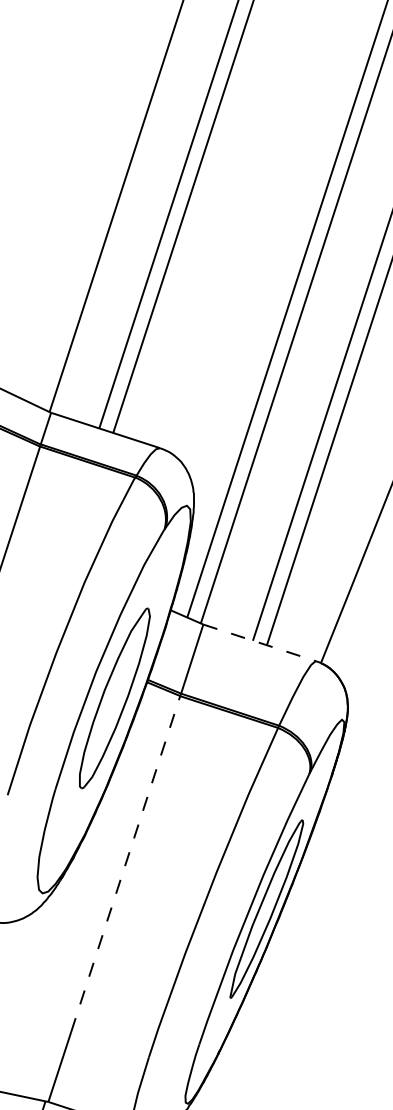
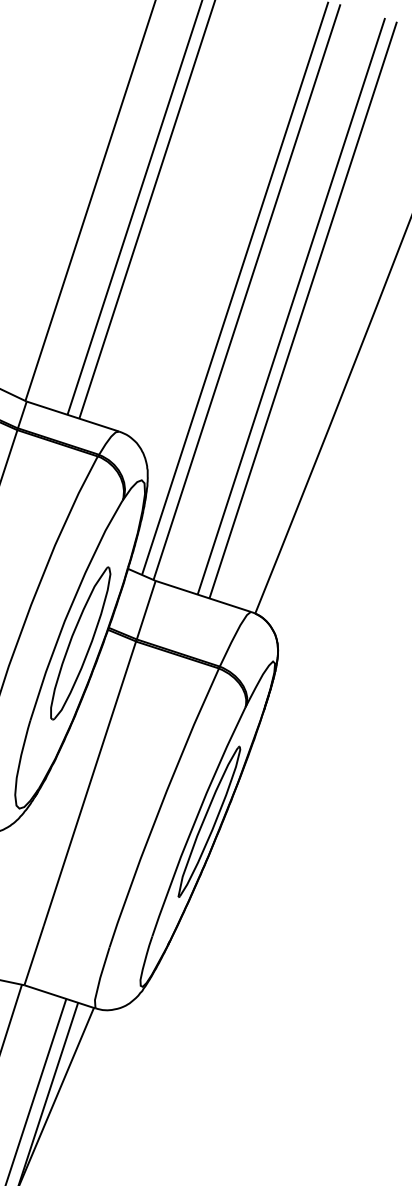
line: (259, 642) -> (203, 596), dashed -> solid
line: (125, 863) -> (89, 783), dashed -> solid

